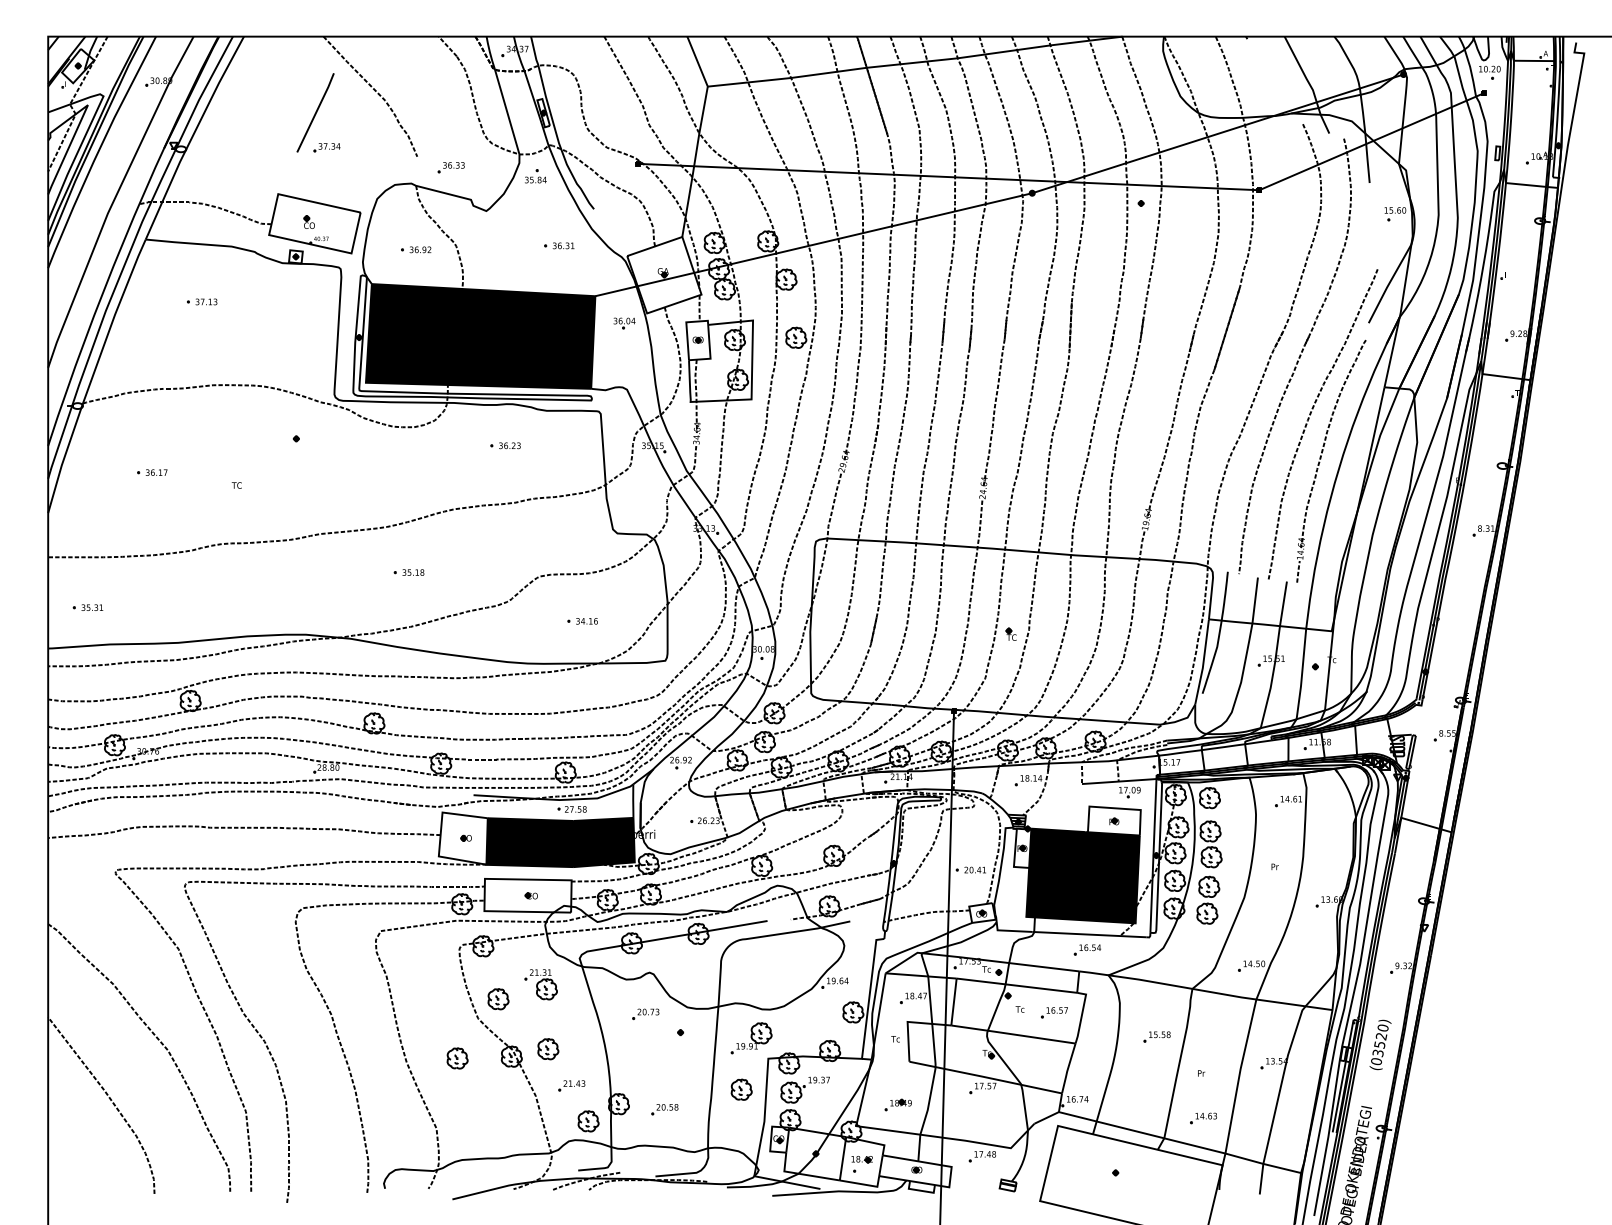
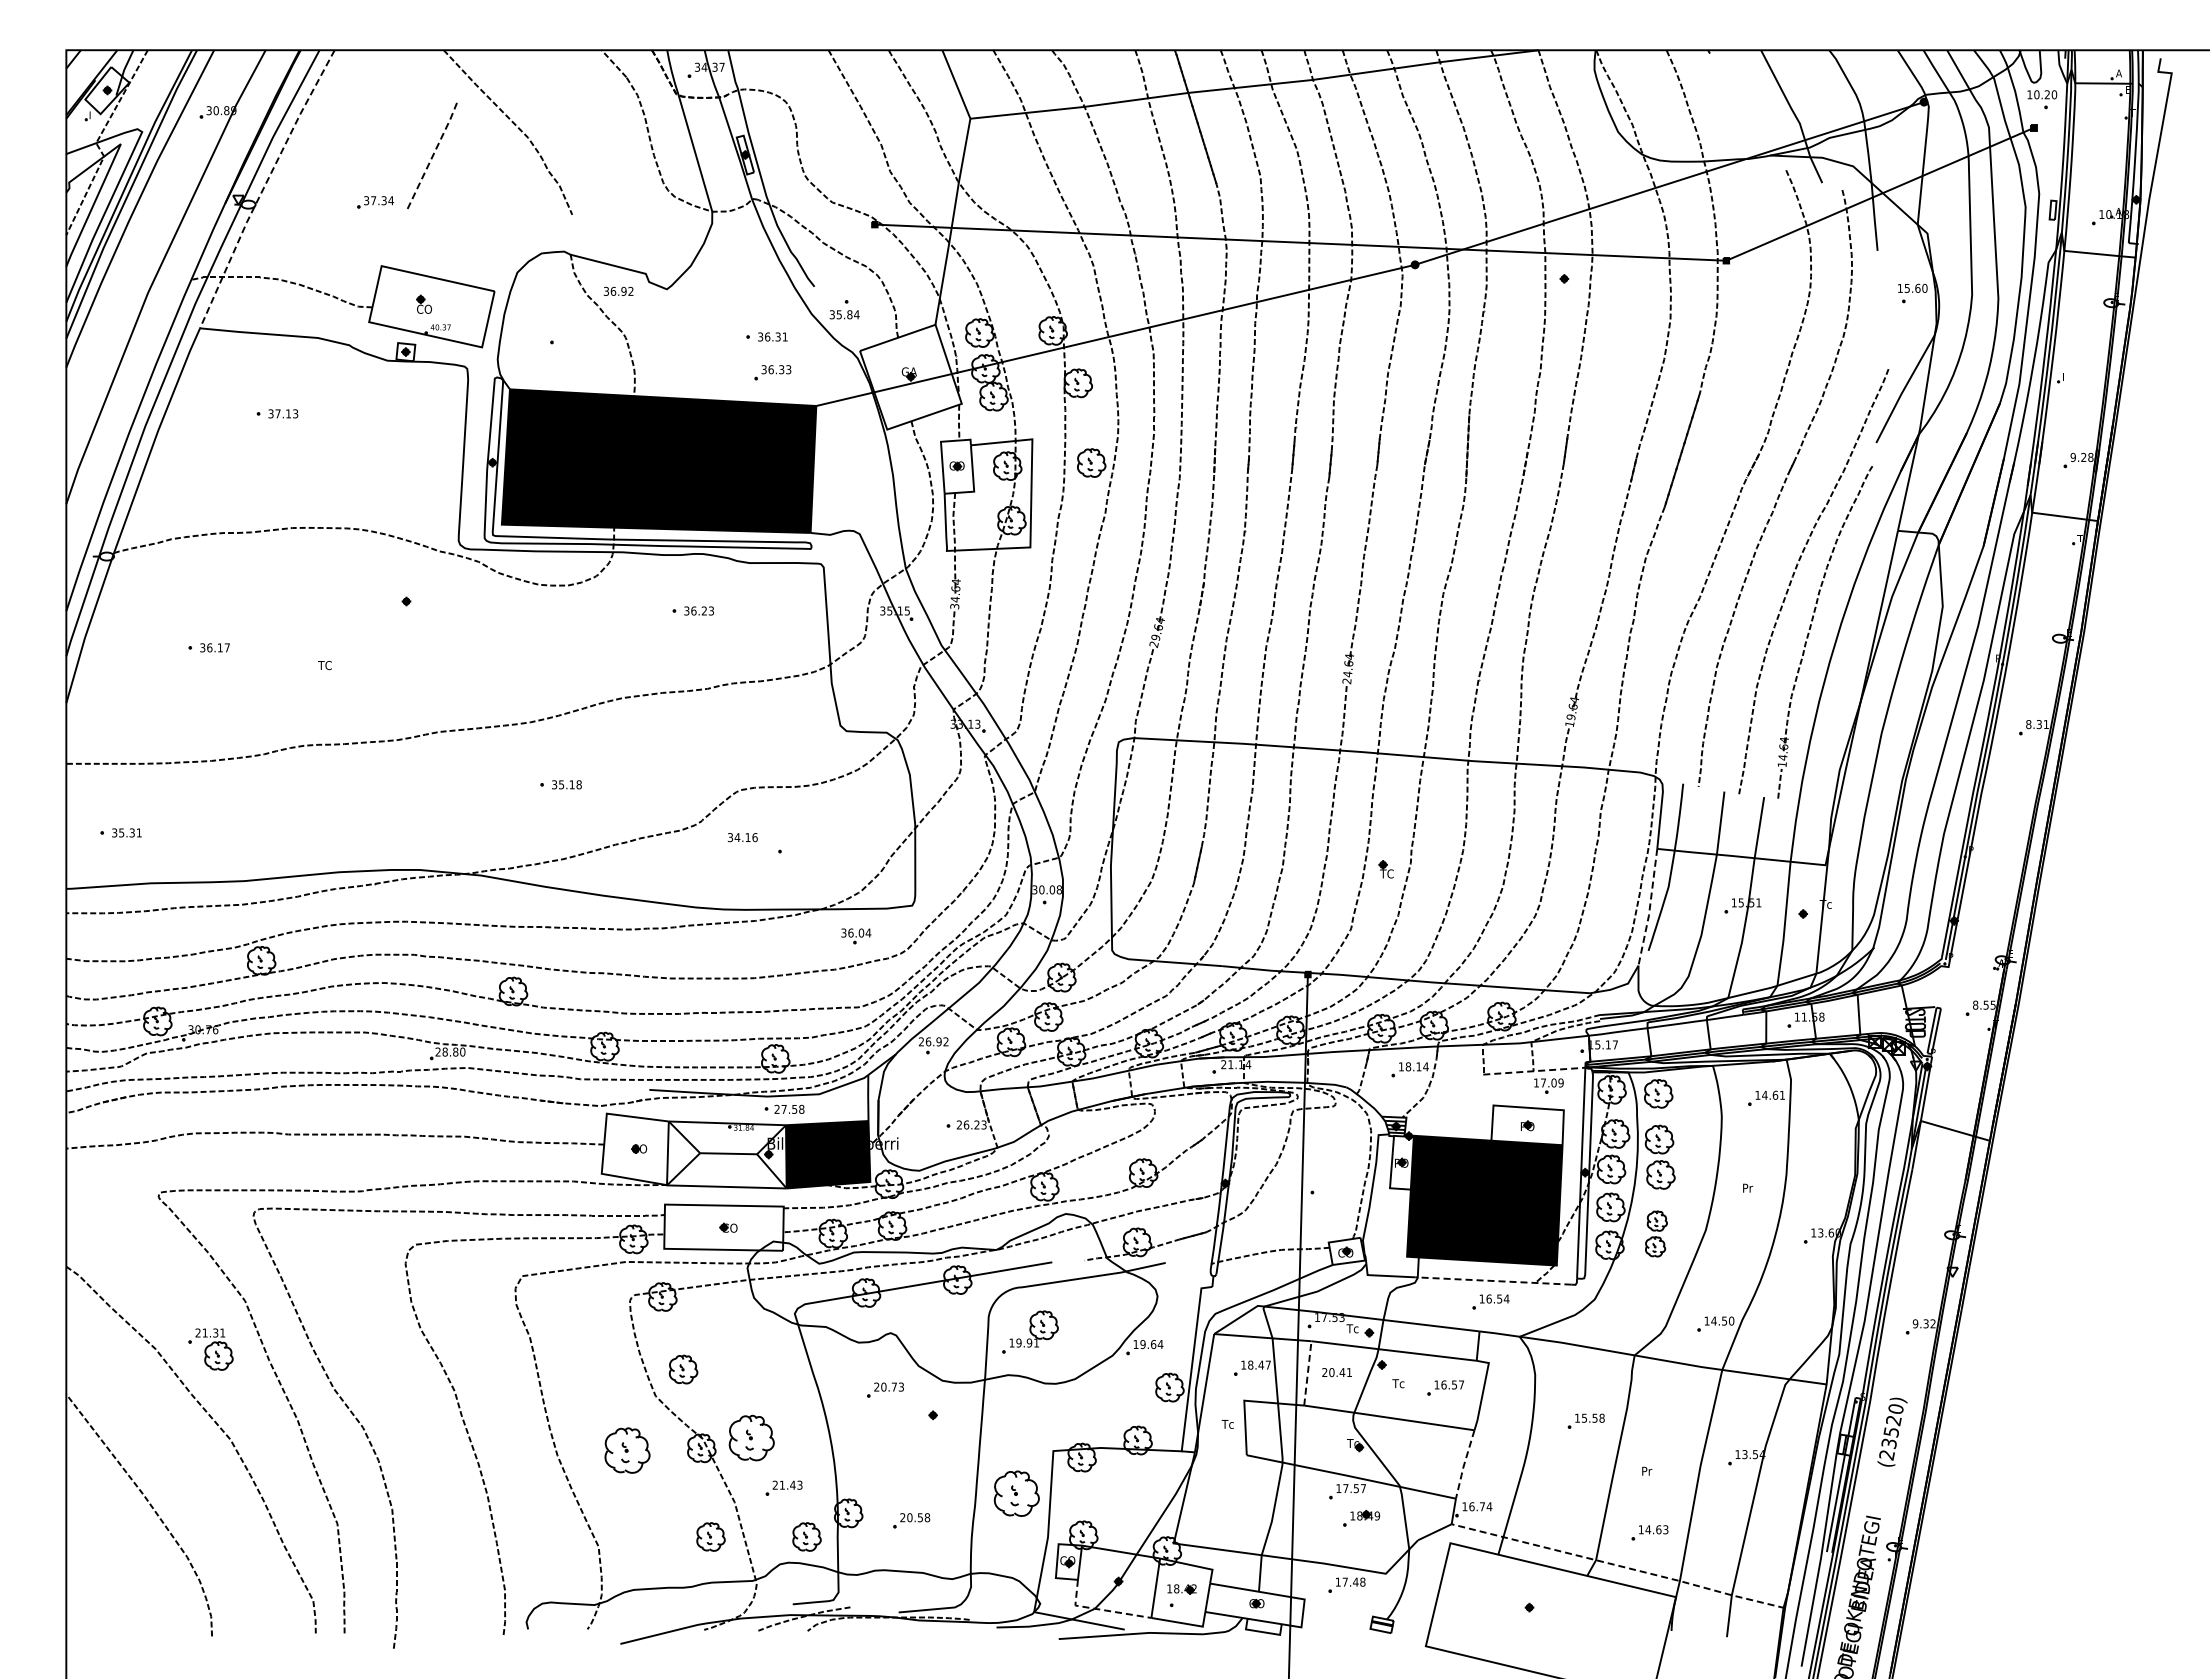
line: (316, 112) -> (433, 154), solid -> dashed
line: (192, 137) -> (263, 188), solid -> dashed
part: (327, 147) -> (375, 202), moved
part: (451, 167) -> (772, 372), moved
part: (535, 176) -> (844, 309), moved
text: (420, 249) -> (618, 290), moved
part: (624, 323) -> (856, 936), moved
text: (586, 621) -> (742, 837), moved
line: (1203, 662) -> (1649, 907), solid -> dashed
line: (1119, 781) -> (1534, 1071), solid -> dashed
fill: (529, 842) -> (726, 1154), removed
text: (974, 870) -> (1336, 1372), moved
part: (1208, 899) -> (1656, 1233), size x0.7
line: (1088, 934) -> (1492, 1280), solid -> dashed
part: (540, 984) -> (210, 1349), moved
line: (953, 1001) -> (1307, 1372), solid -> dashed
part: (751, 1037) -> (1030, 1331), moved
part: (548, 1048) -> (751, 1437), size x1.6
part: (457, 1058) -> (627, 1450), size x1.6
text: (1376, 1061) -> (1886, 1455), (03520) -> (23520)
line: (1067, 1069) -> (1463, 1465), solid -> dashed
part: (741, 1089) -> (1016, 1493), size x1.6
part: (804, 1089) -> (1103, 1493), removed
part: (898, 1104) -> (1361, 1518), moved
part: (518, 1121) -> (710, 1536), added
line: (1180, 1142) -> (1618, 1565), solid -> dashed
line: (802, 1174) -> (1100, 1609), solid -> dashed

